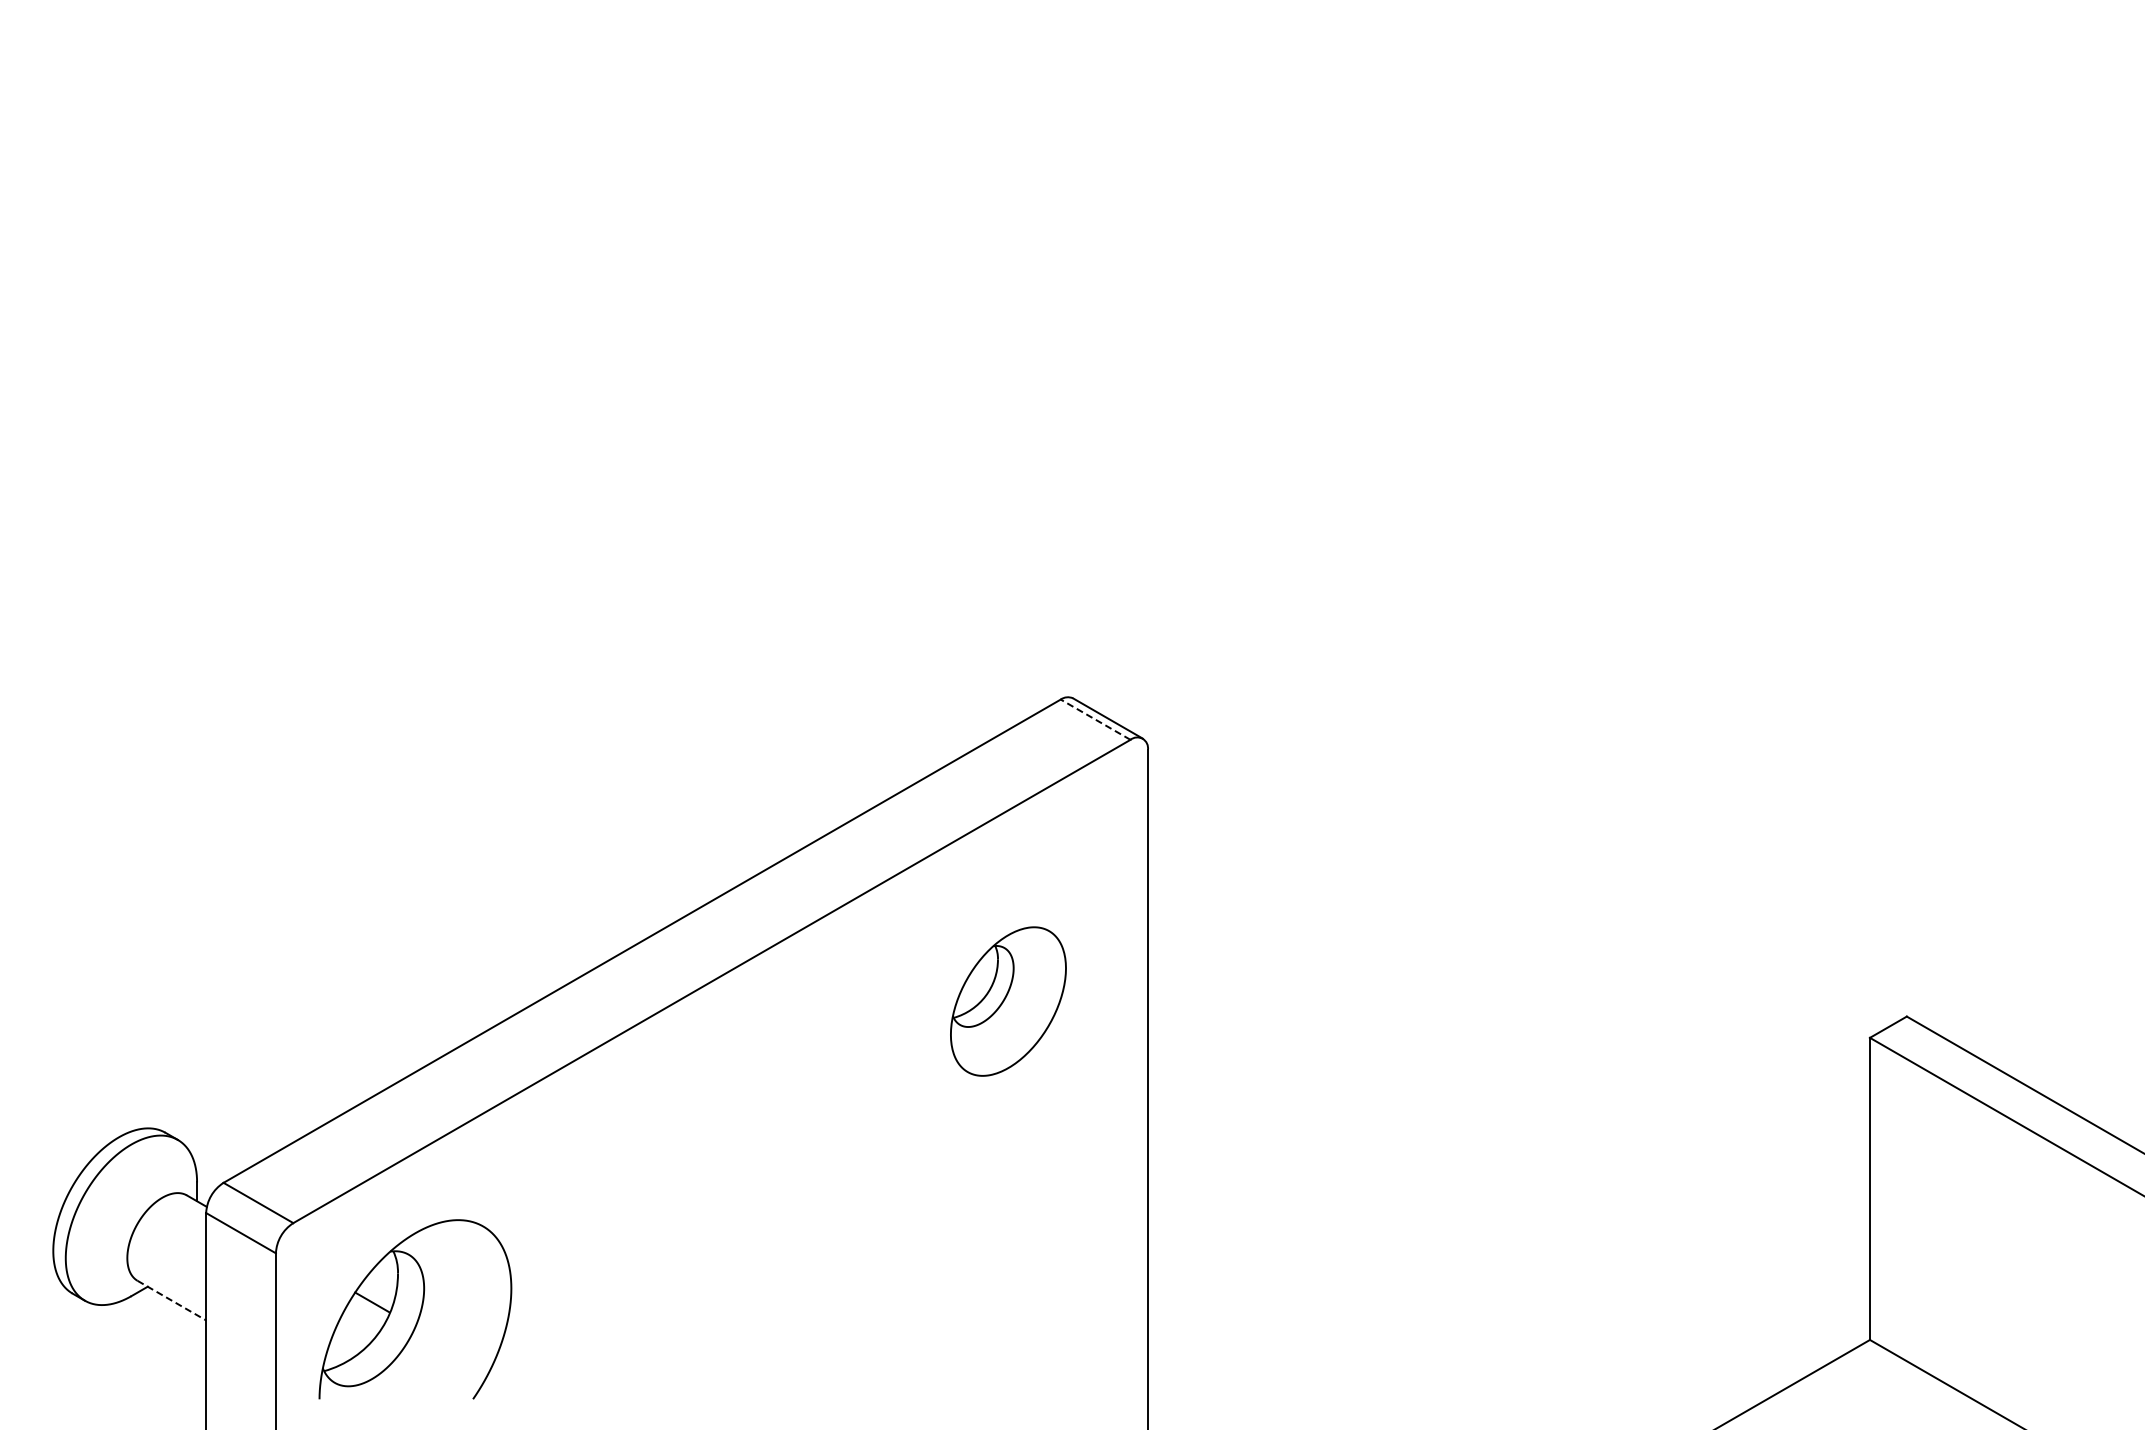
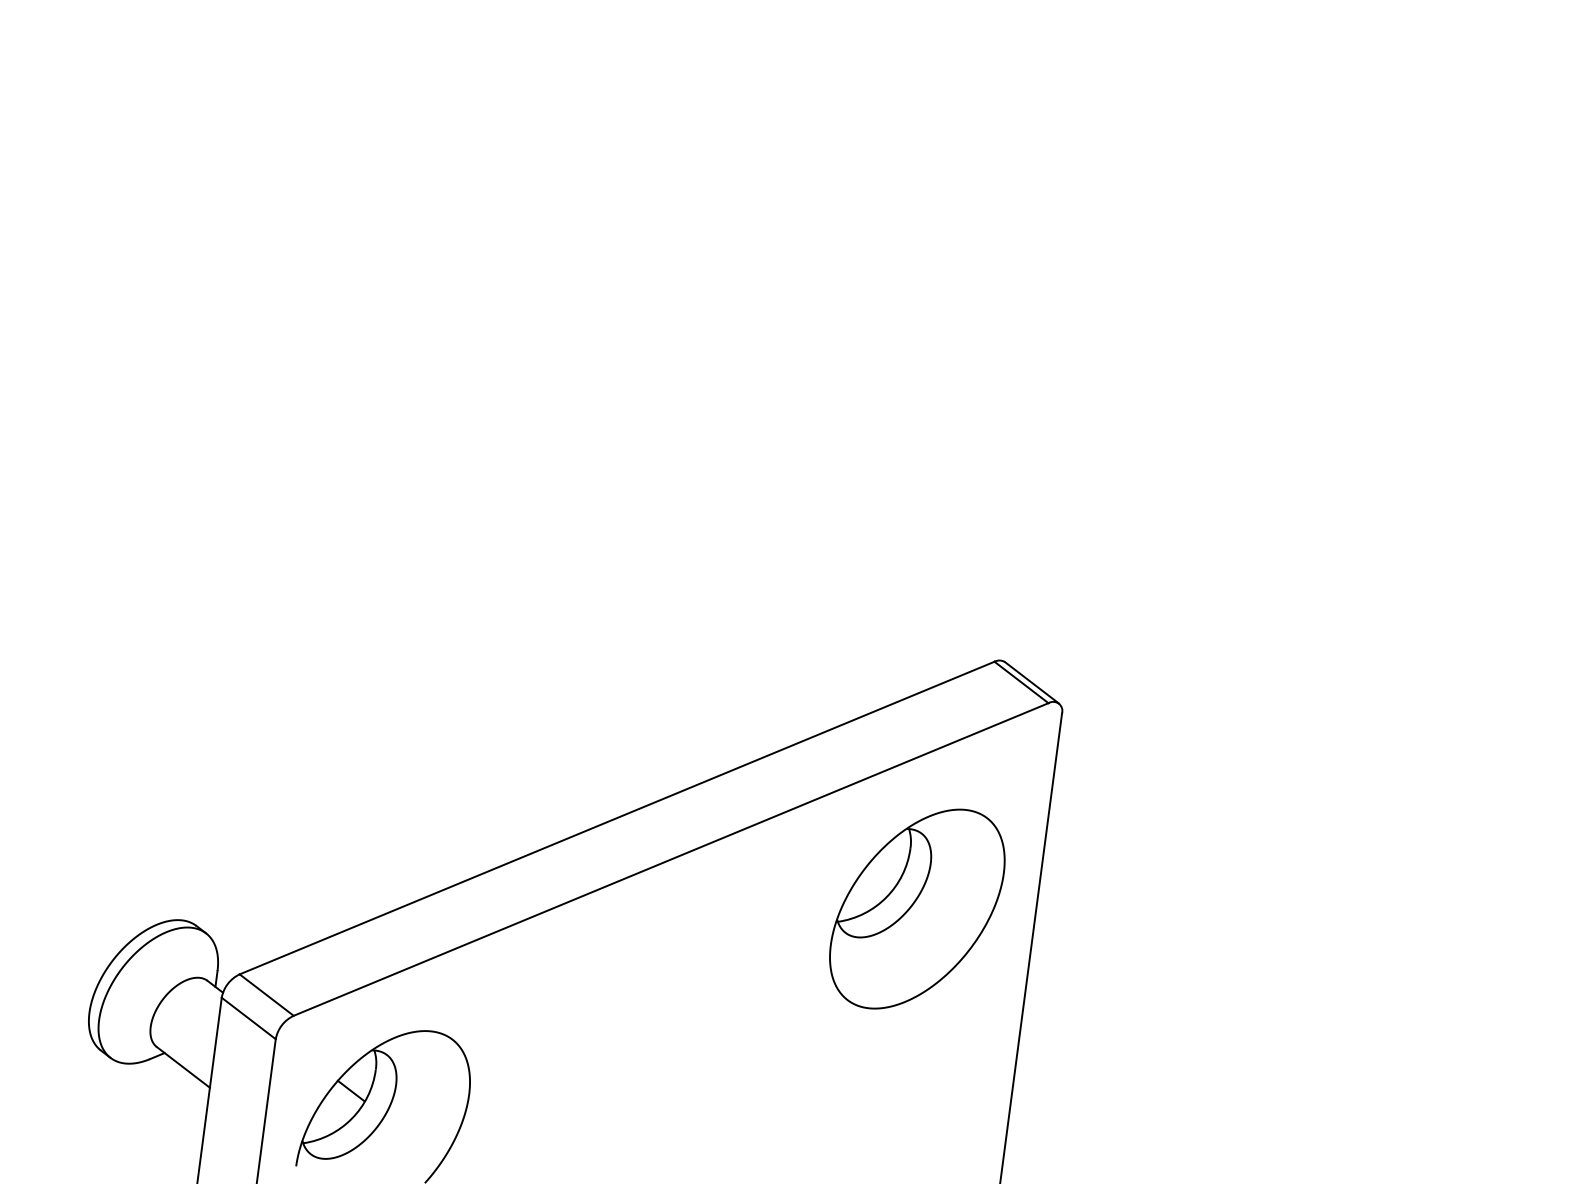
line: (1095, 719) -> (1021, 682), dashed -> solid
part: (1008, 1001) -> (917, 909), size x1.67
line: (171, 1300) -> (183, 1067), dashed -> solid

